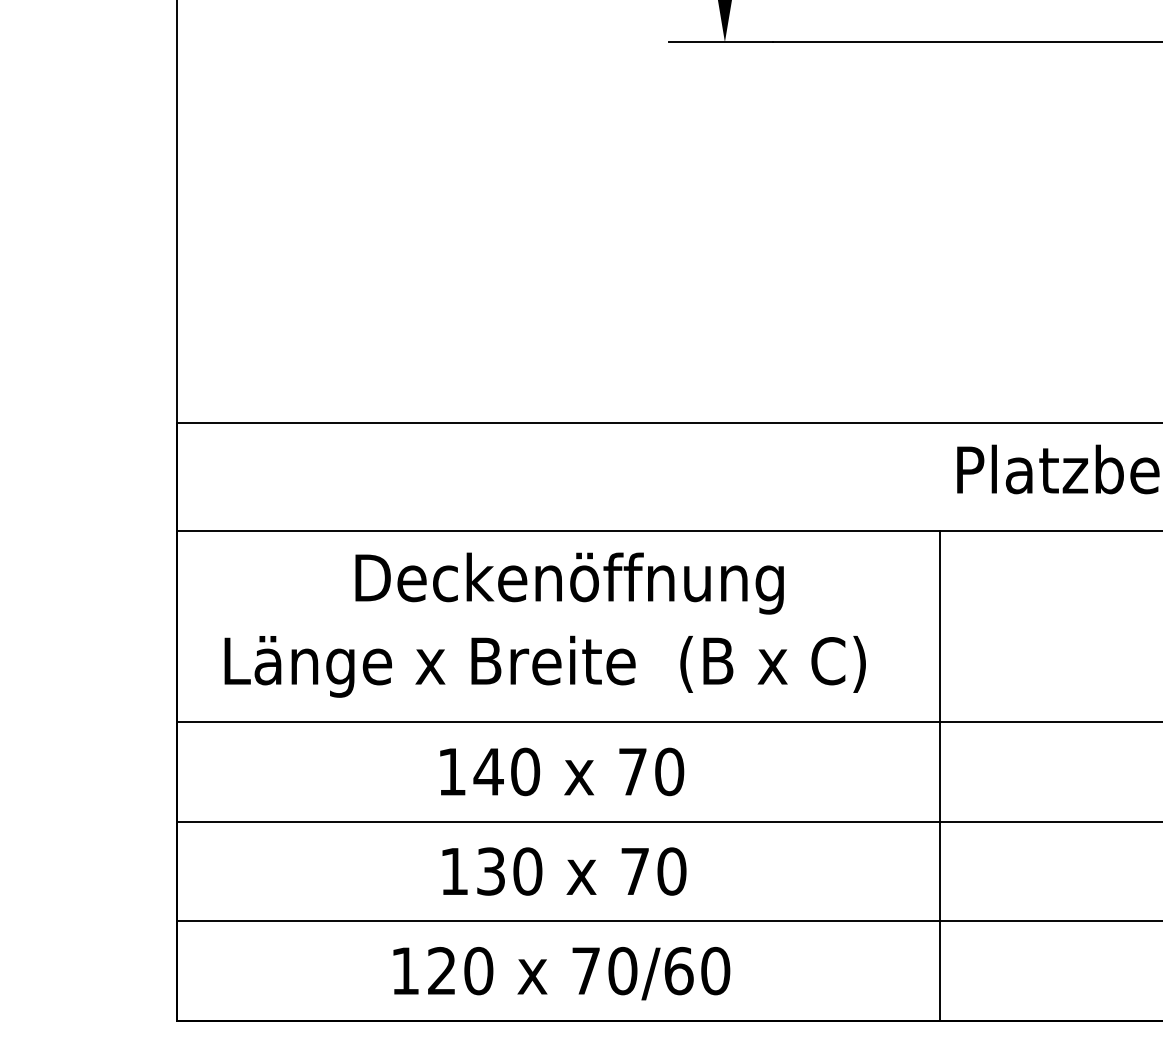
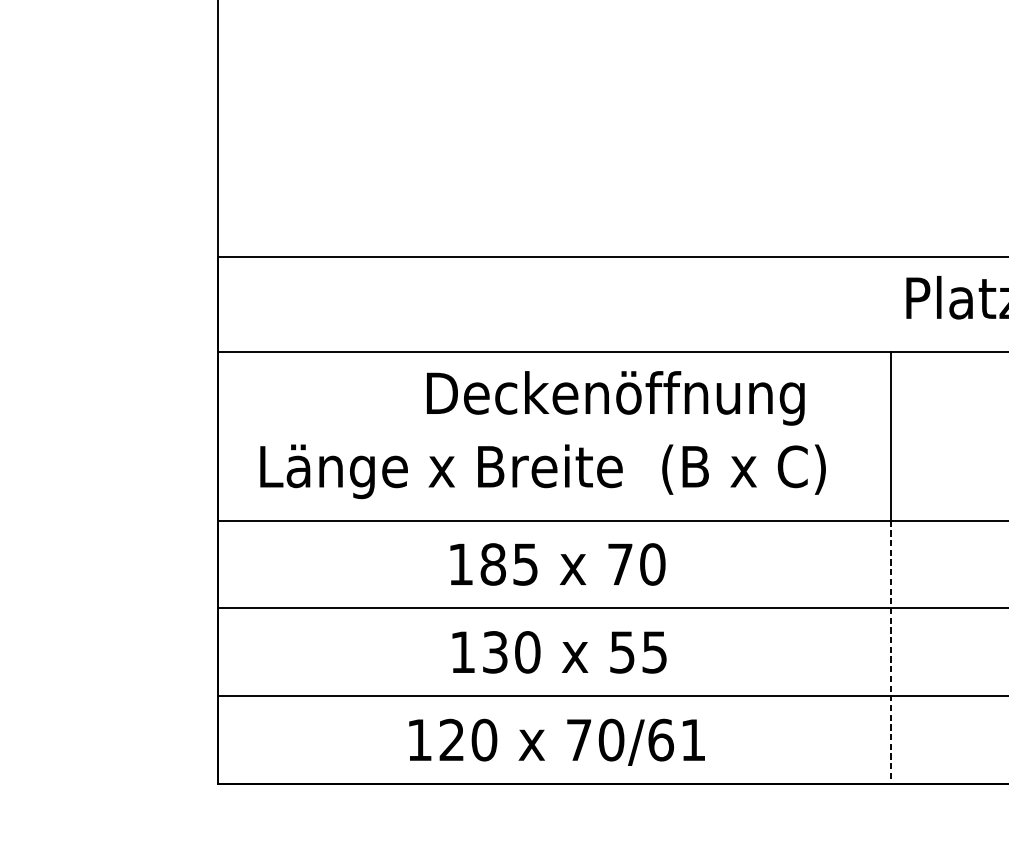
text: (569, 583) -> (615, 398), moved
text: (506, 771) -> (508, 564), 140 -> 185
text: (653, 871) -> (638, 652), 70 -> 55
line: (939, 872) -> (890, 653), solid -> dashed
text: (715, 970) -> (693, 739), 70/60 -> 70/61

